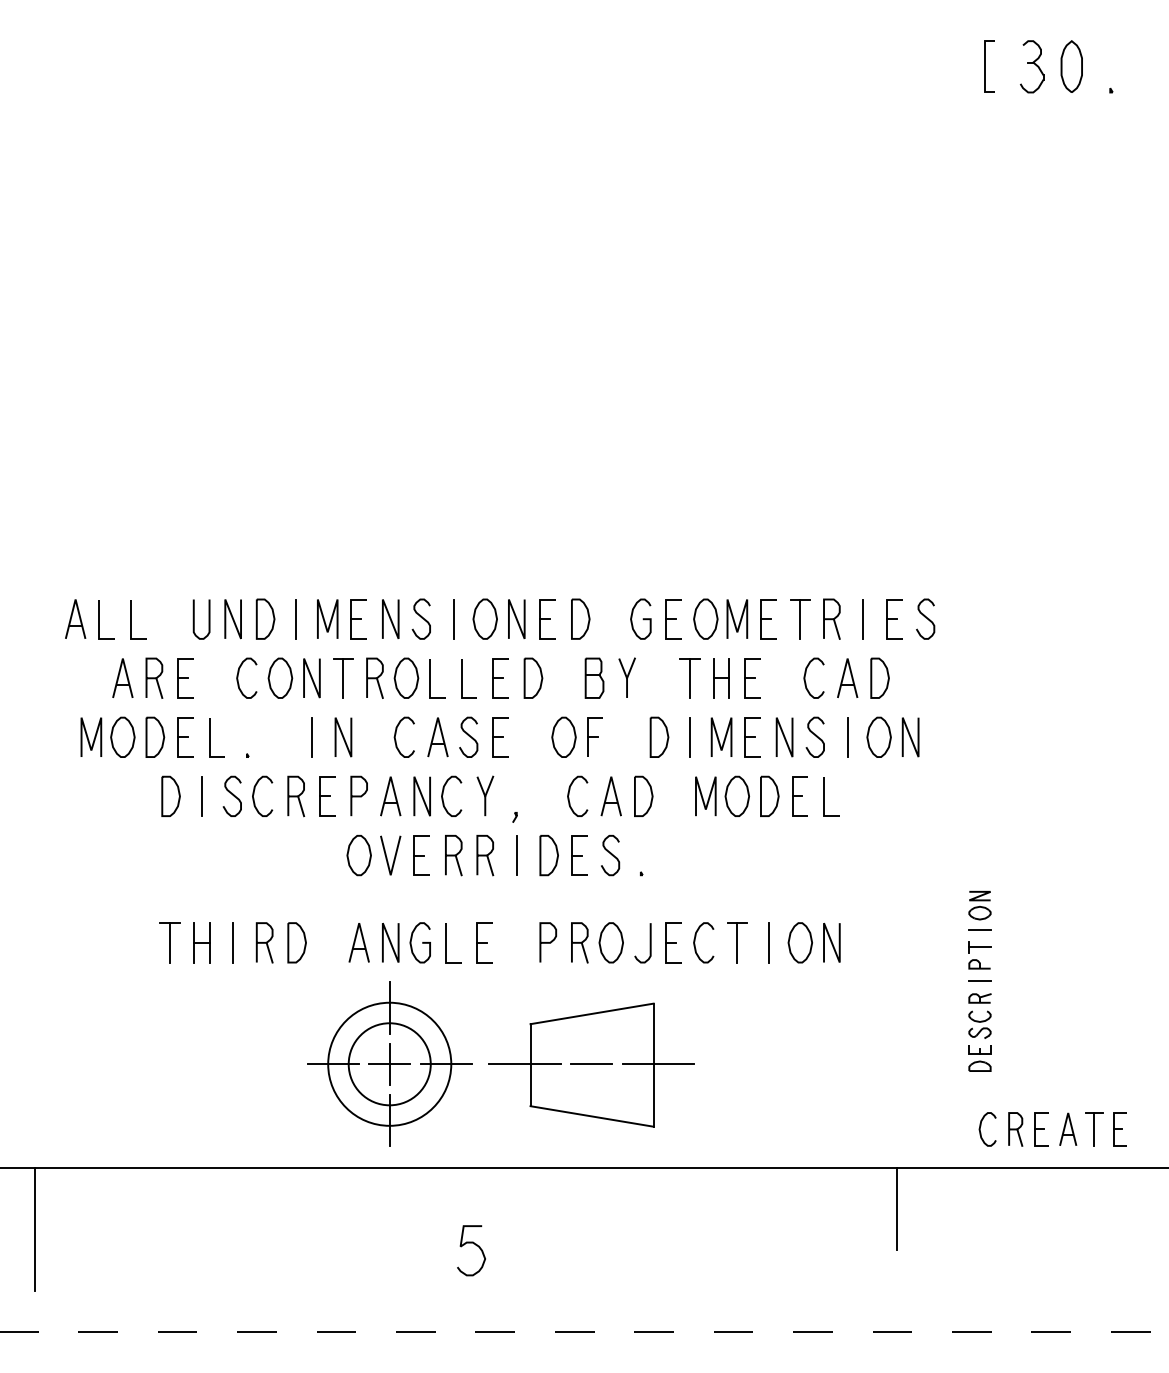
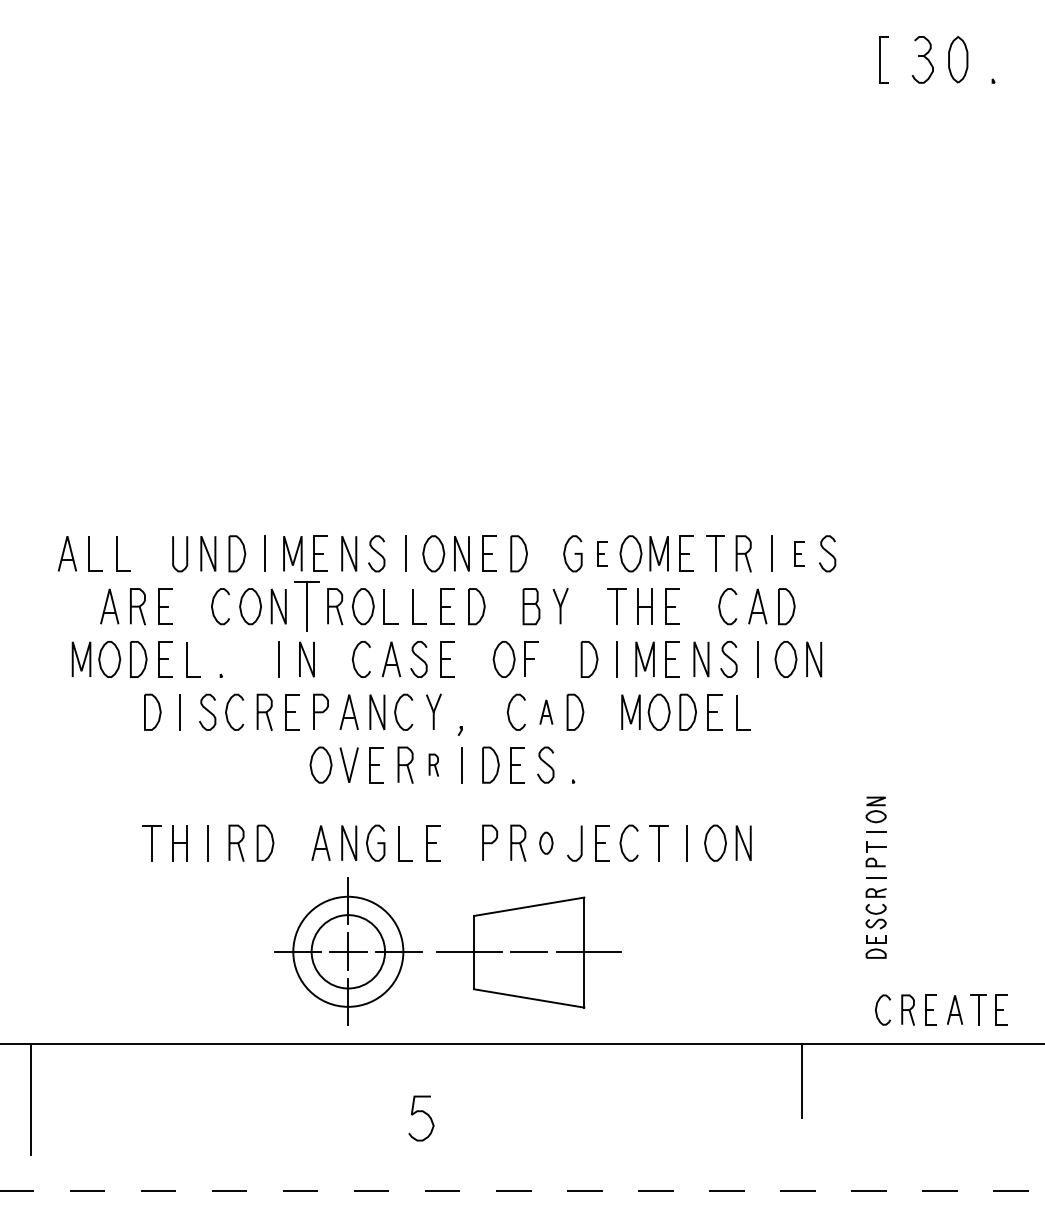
part: (673, 619) -> (602, 554), size x0.7
part: (894, 619) -> (799, 554), size x0.7
part: (343, 678) -> (306, 606), size x1.4
part: (610, 796) -> (545, 712), size x0.7
part: (485, 855) -> (433, 765), size x0.6
part: (610, 942) -> (545, 842), size x0.6

